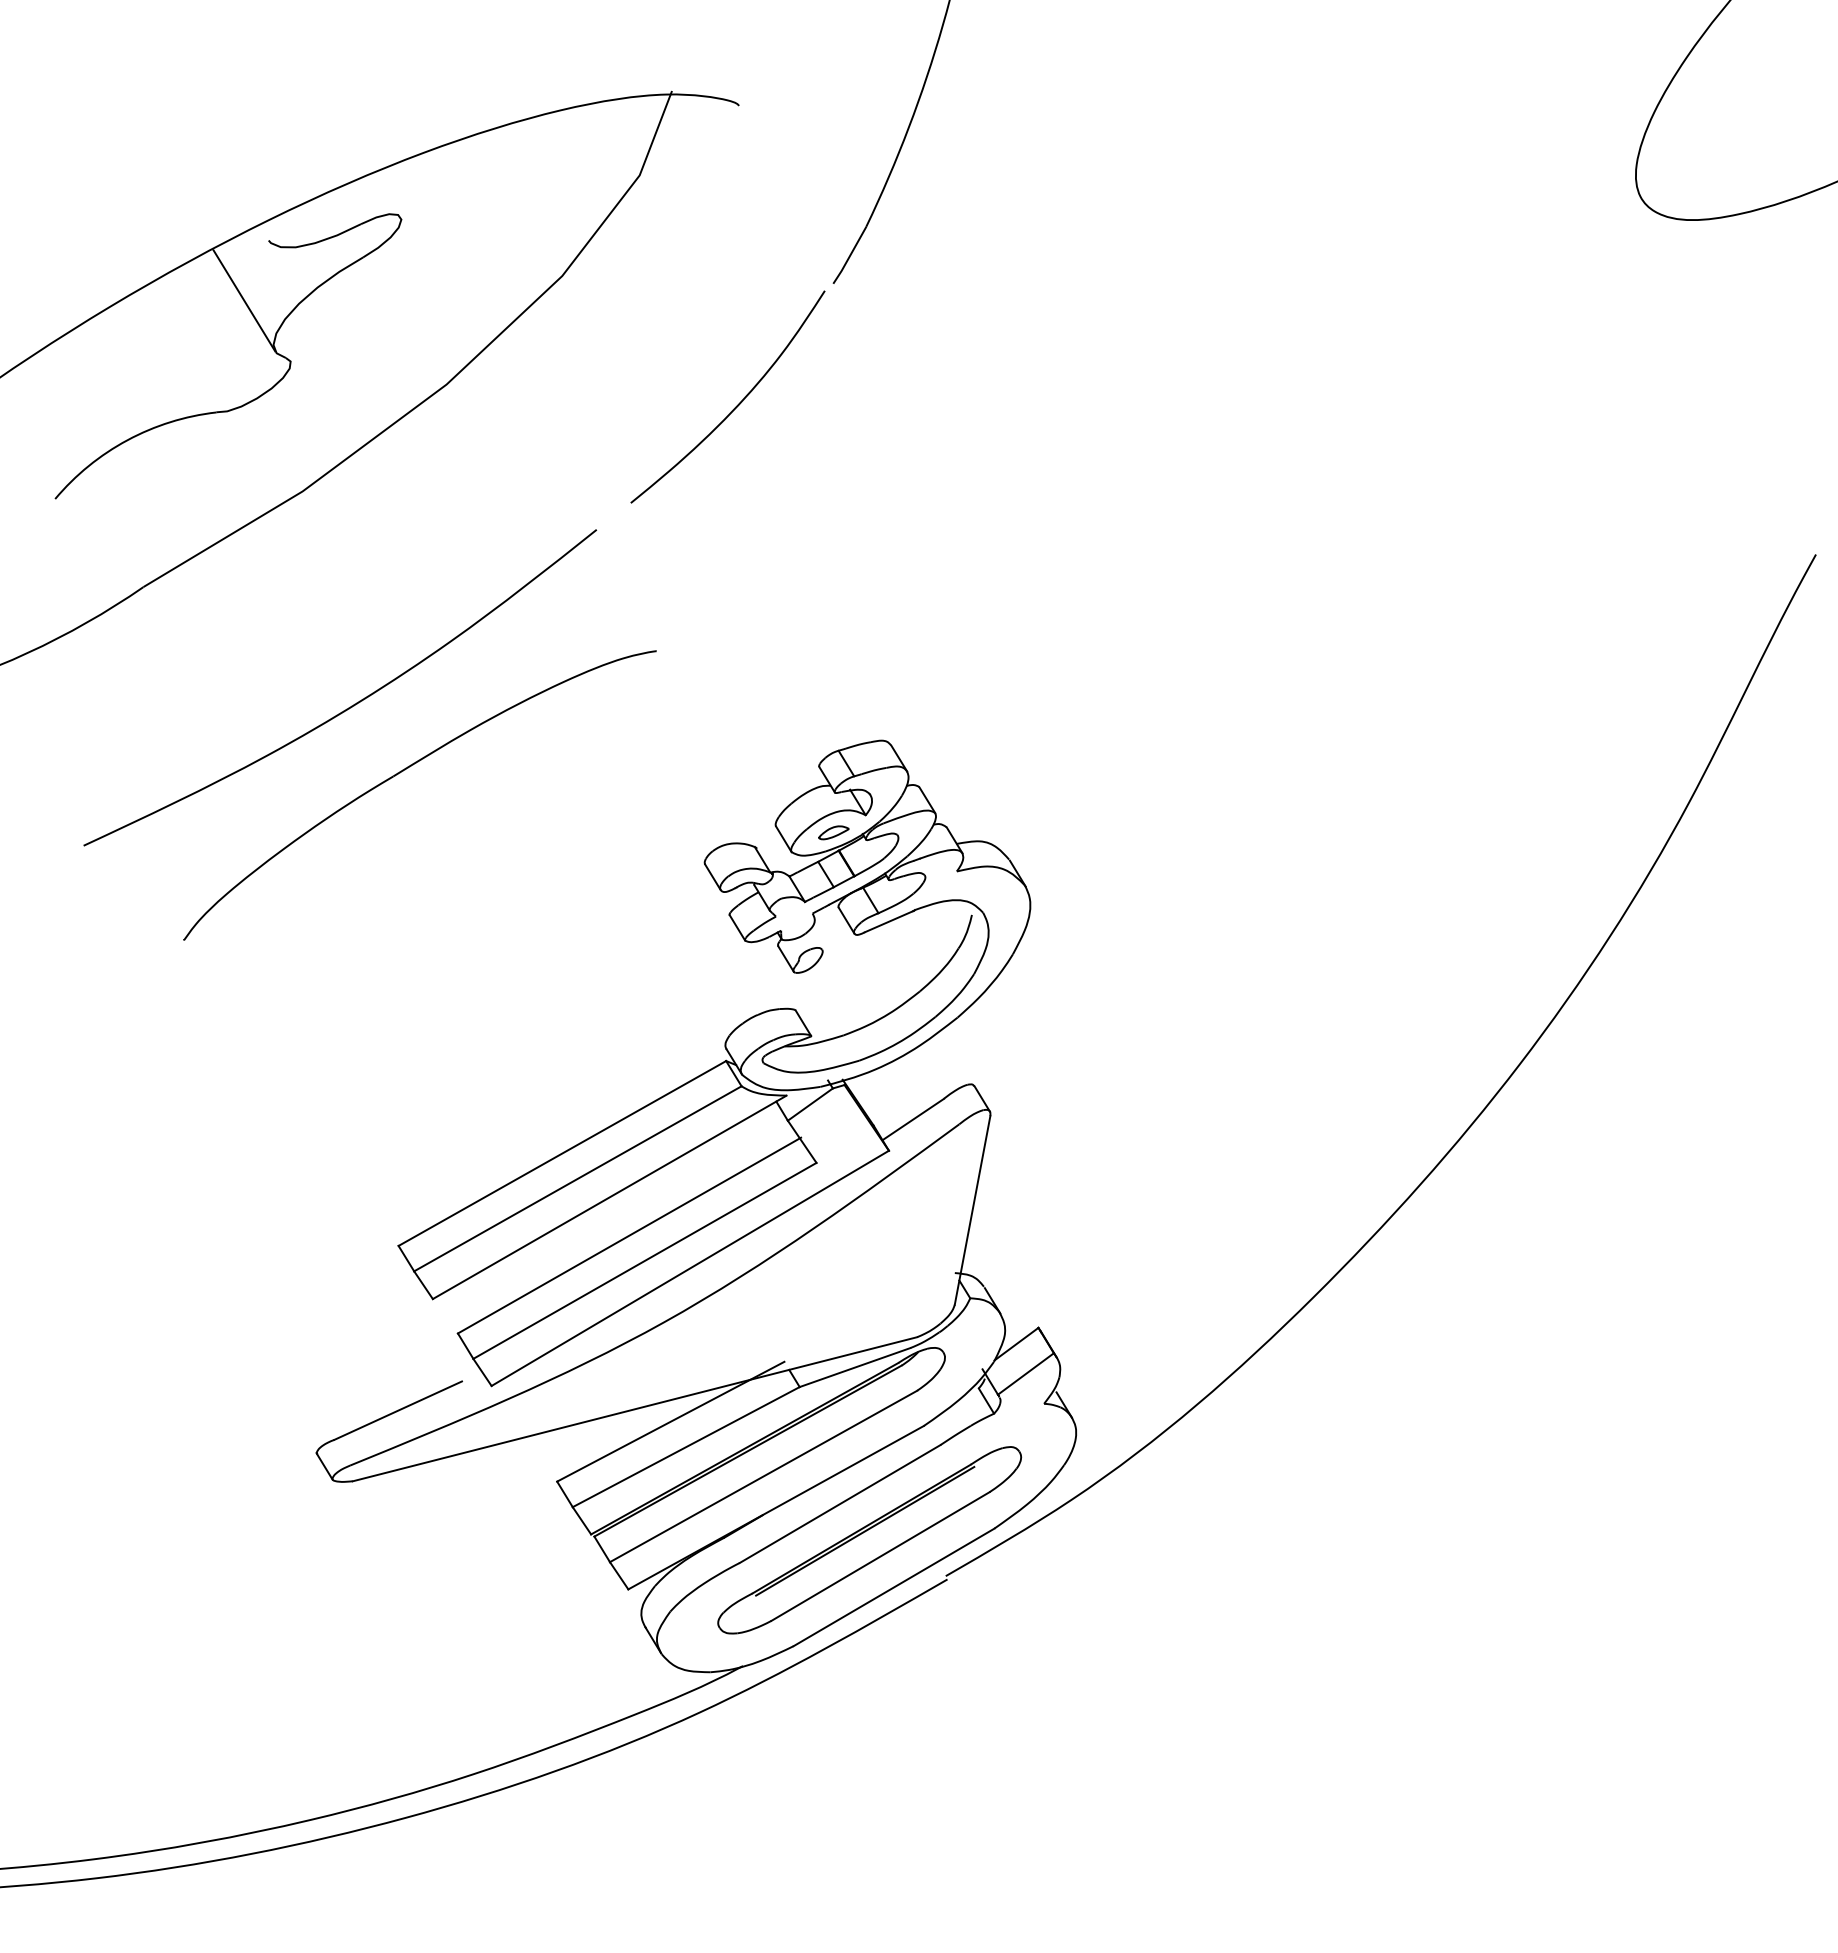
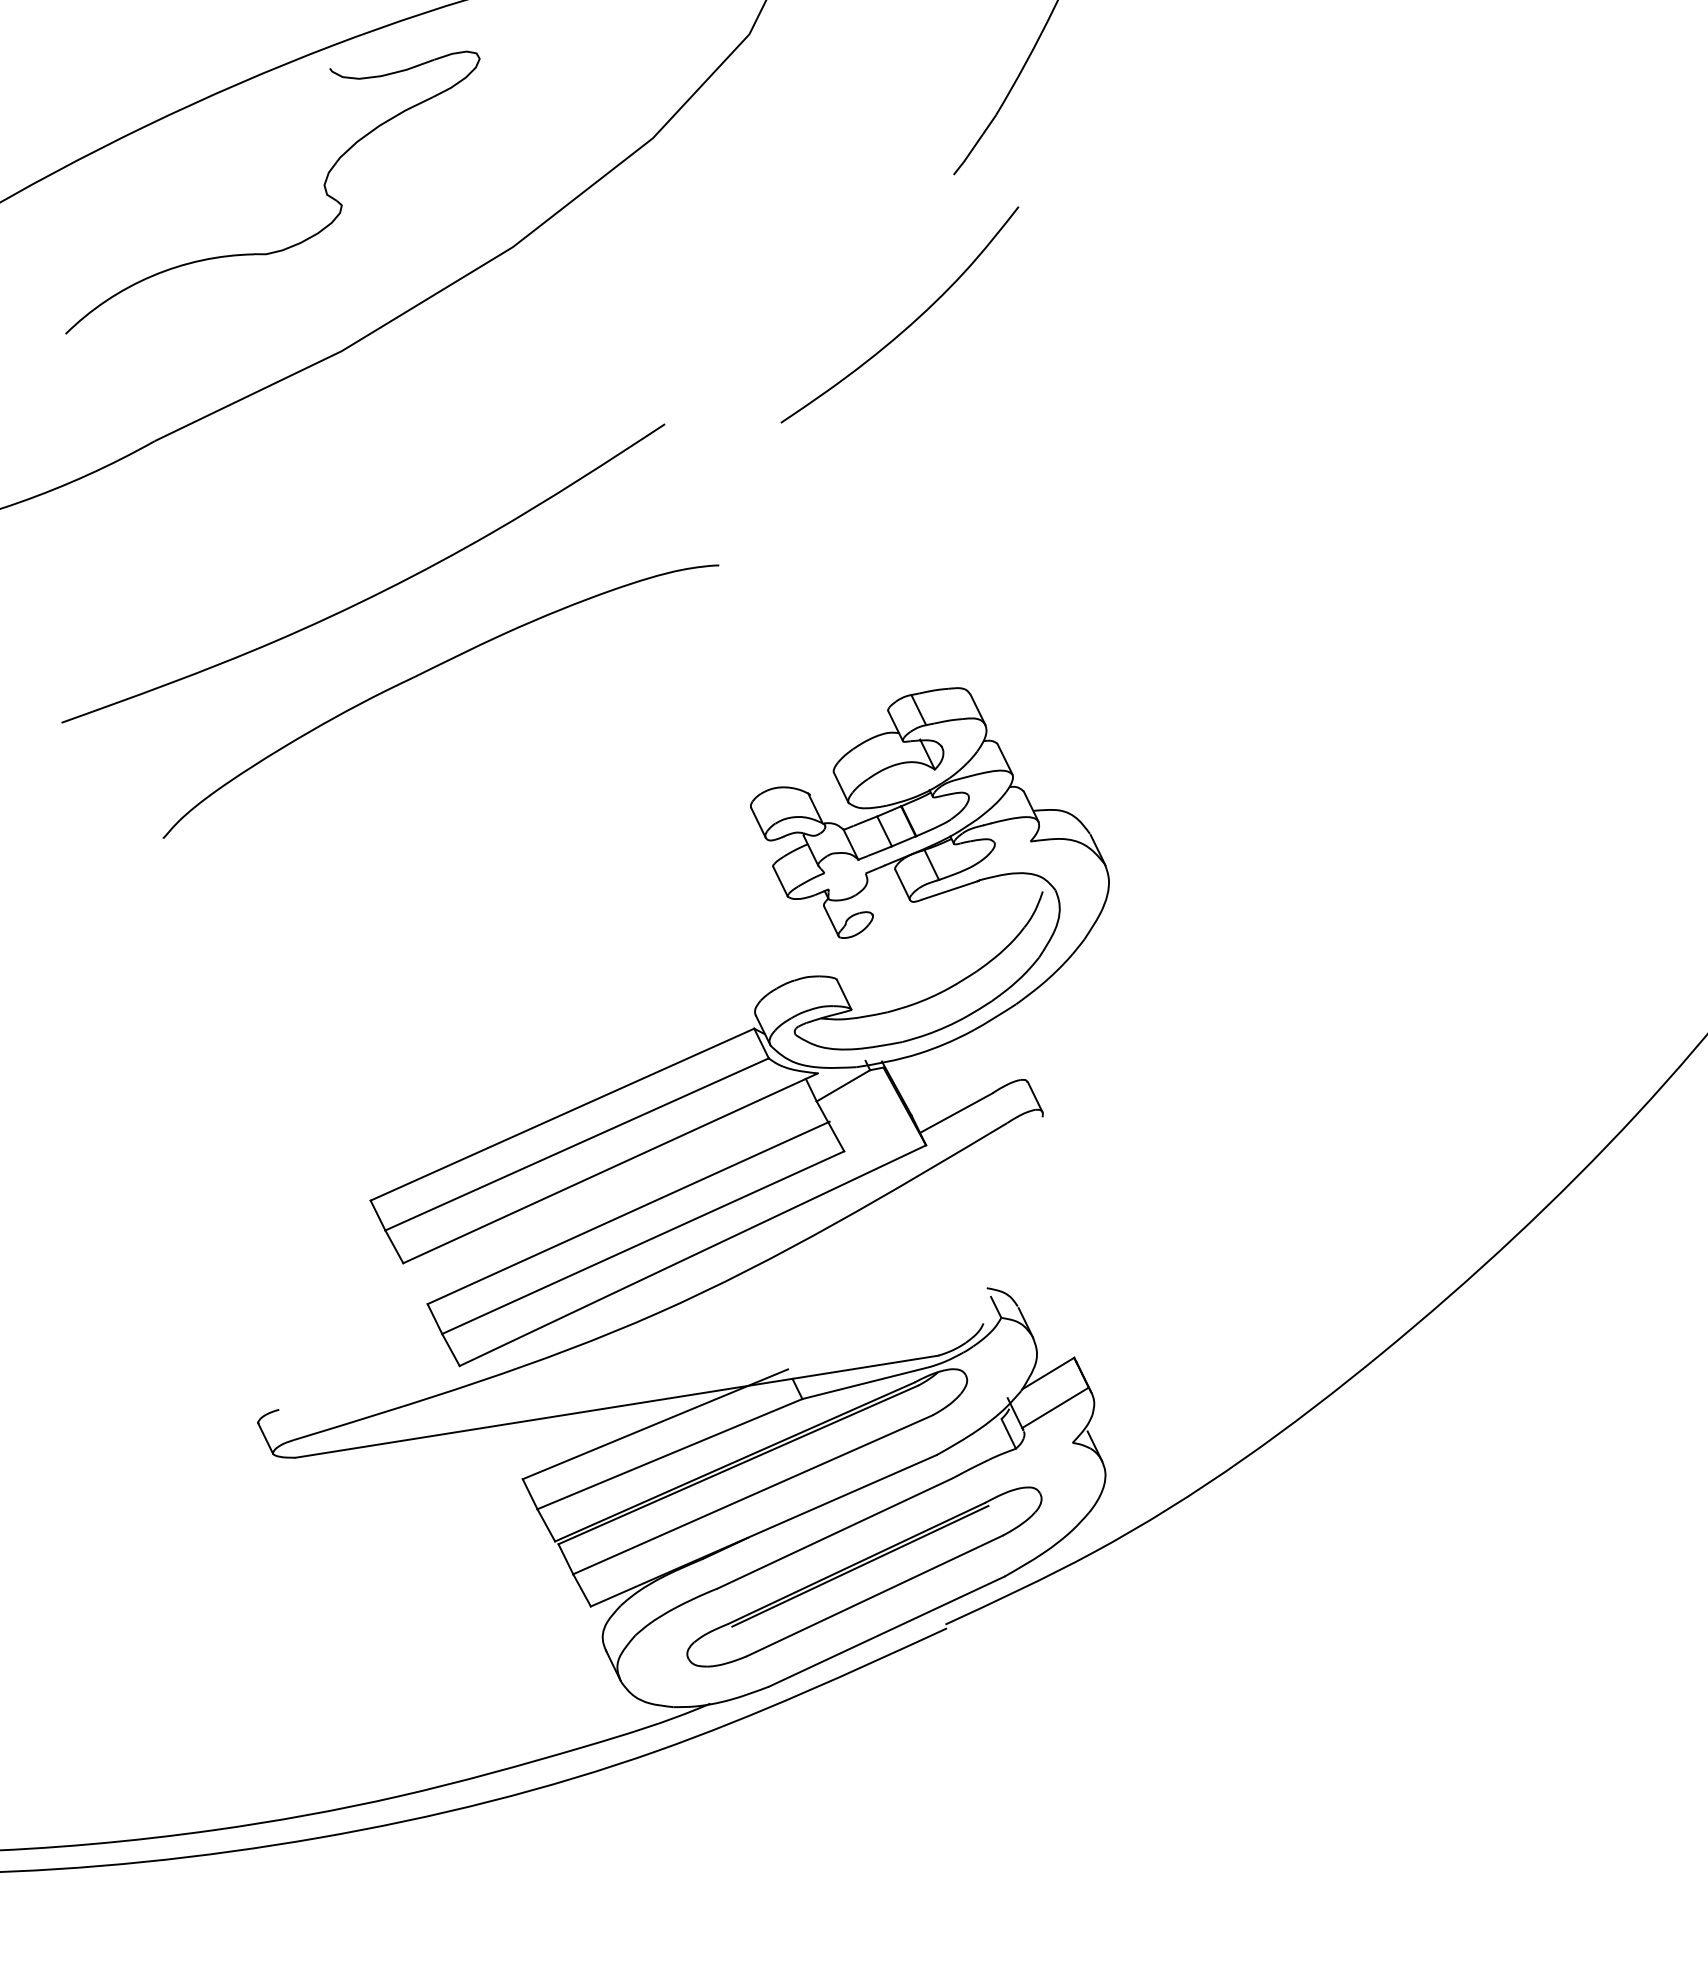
line: (244, 300) -> (296, 132), removed
curve: (736, 405) -> (908, 325), moved
part: (833, 832) -> (897, 785), removed
line: (972, 1210) -> (1012, 1220), removed
line: (398, 1410) -> (353, 1383), removed

